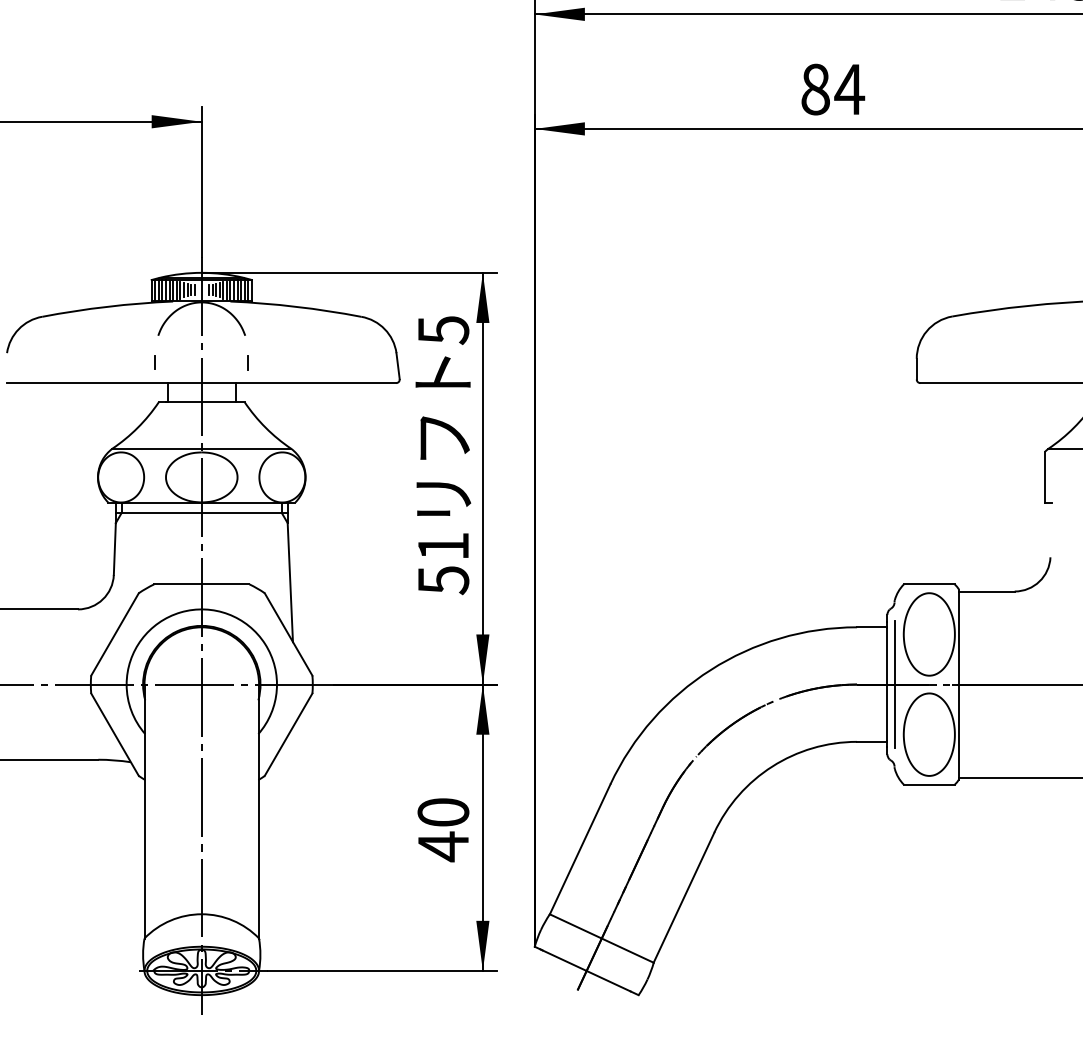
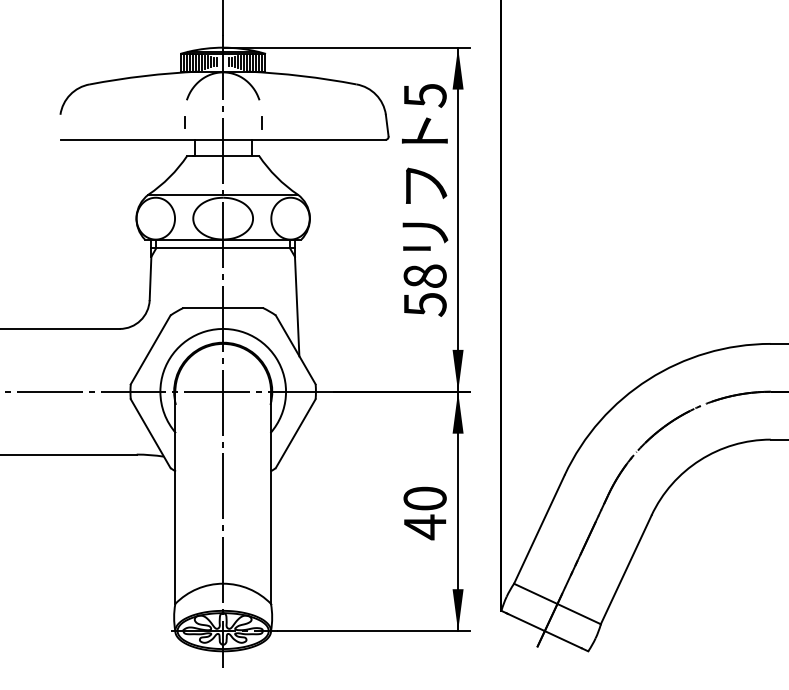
text: (443, 546) -> (425, 276), 51 -> 58

